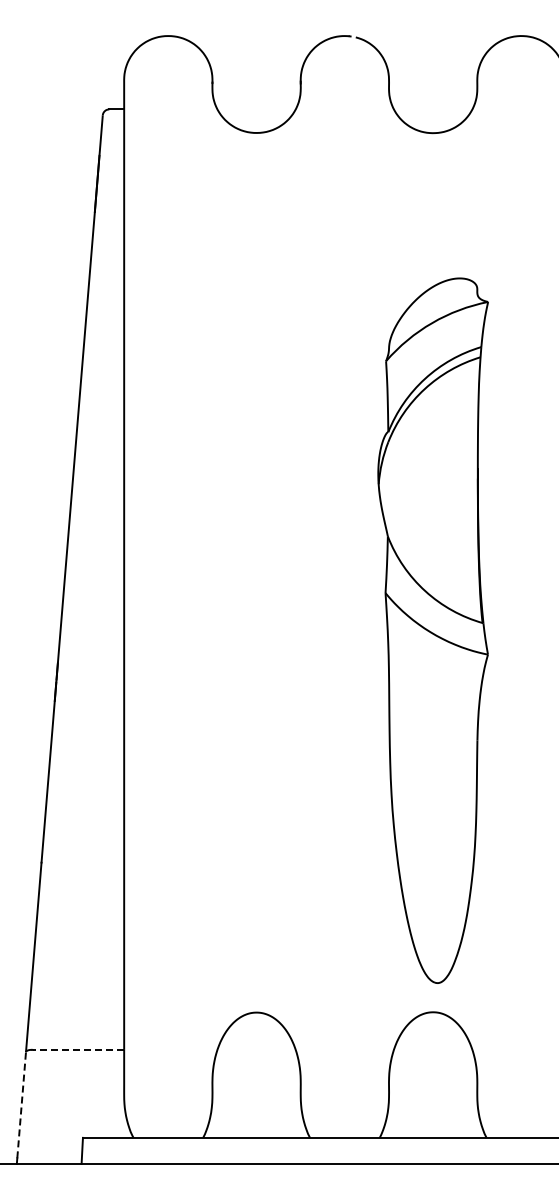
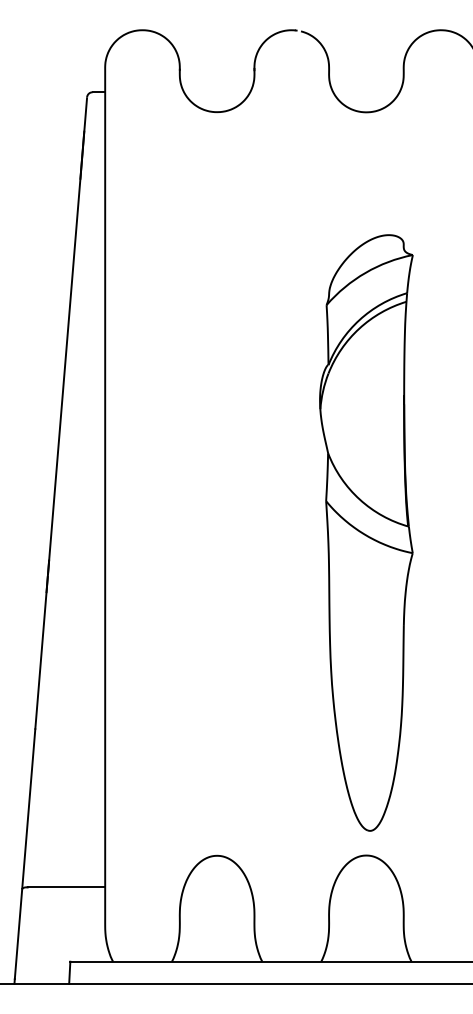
line: (78, 1049) -> (66, 887), dashed -> solid
line: (21, 1104) -> (18, 933), dashed -> solid

